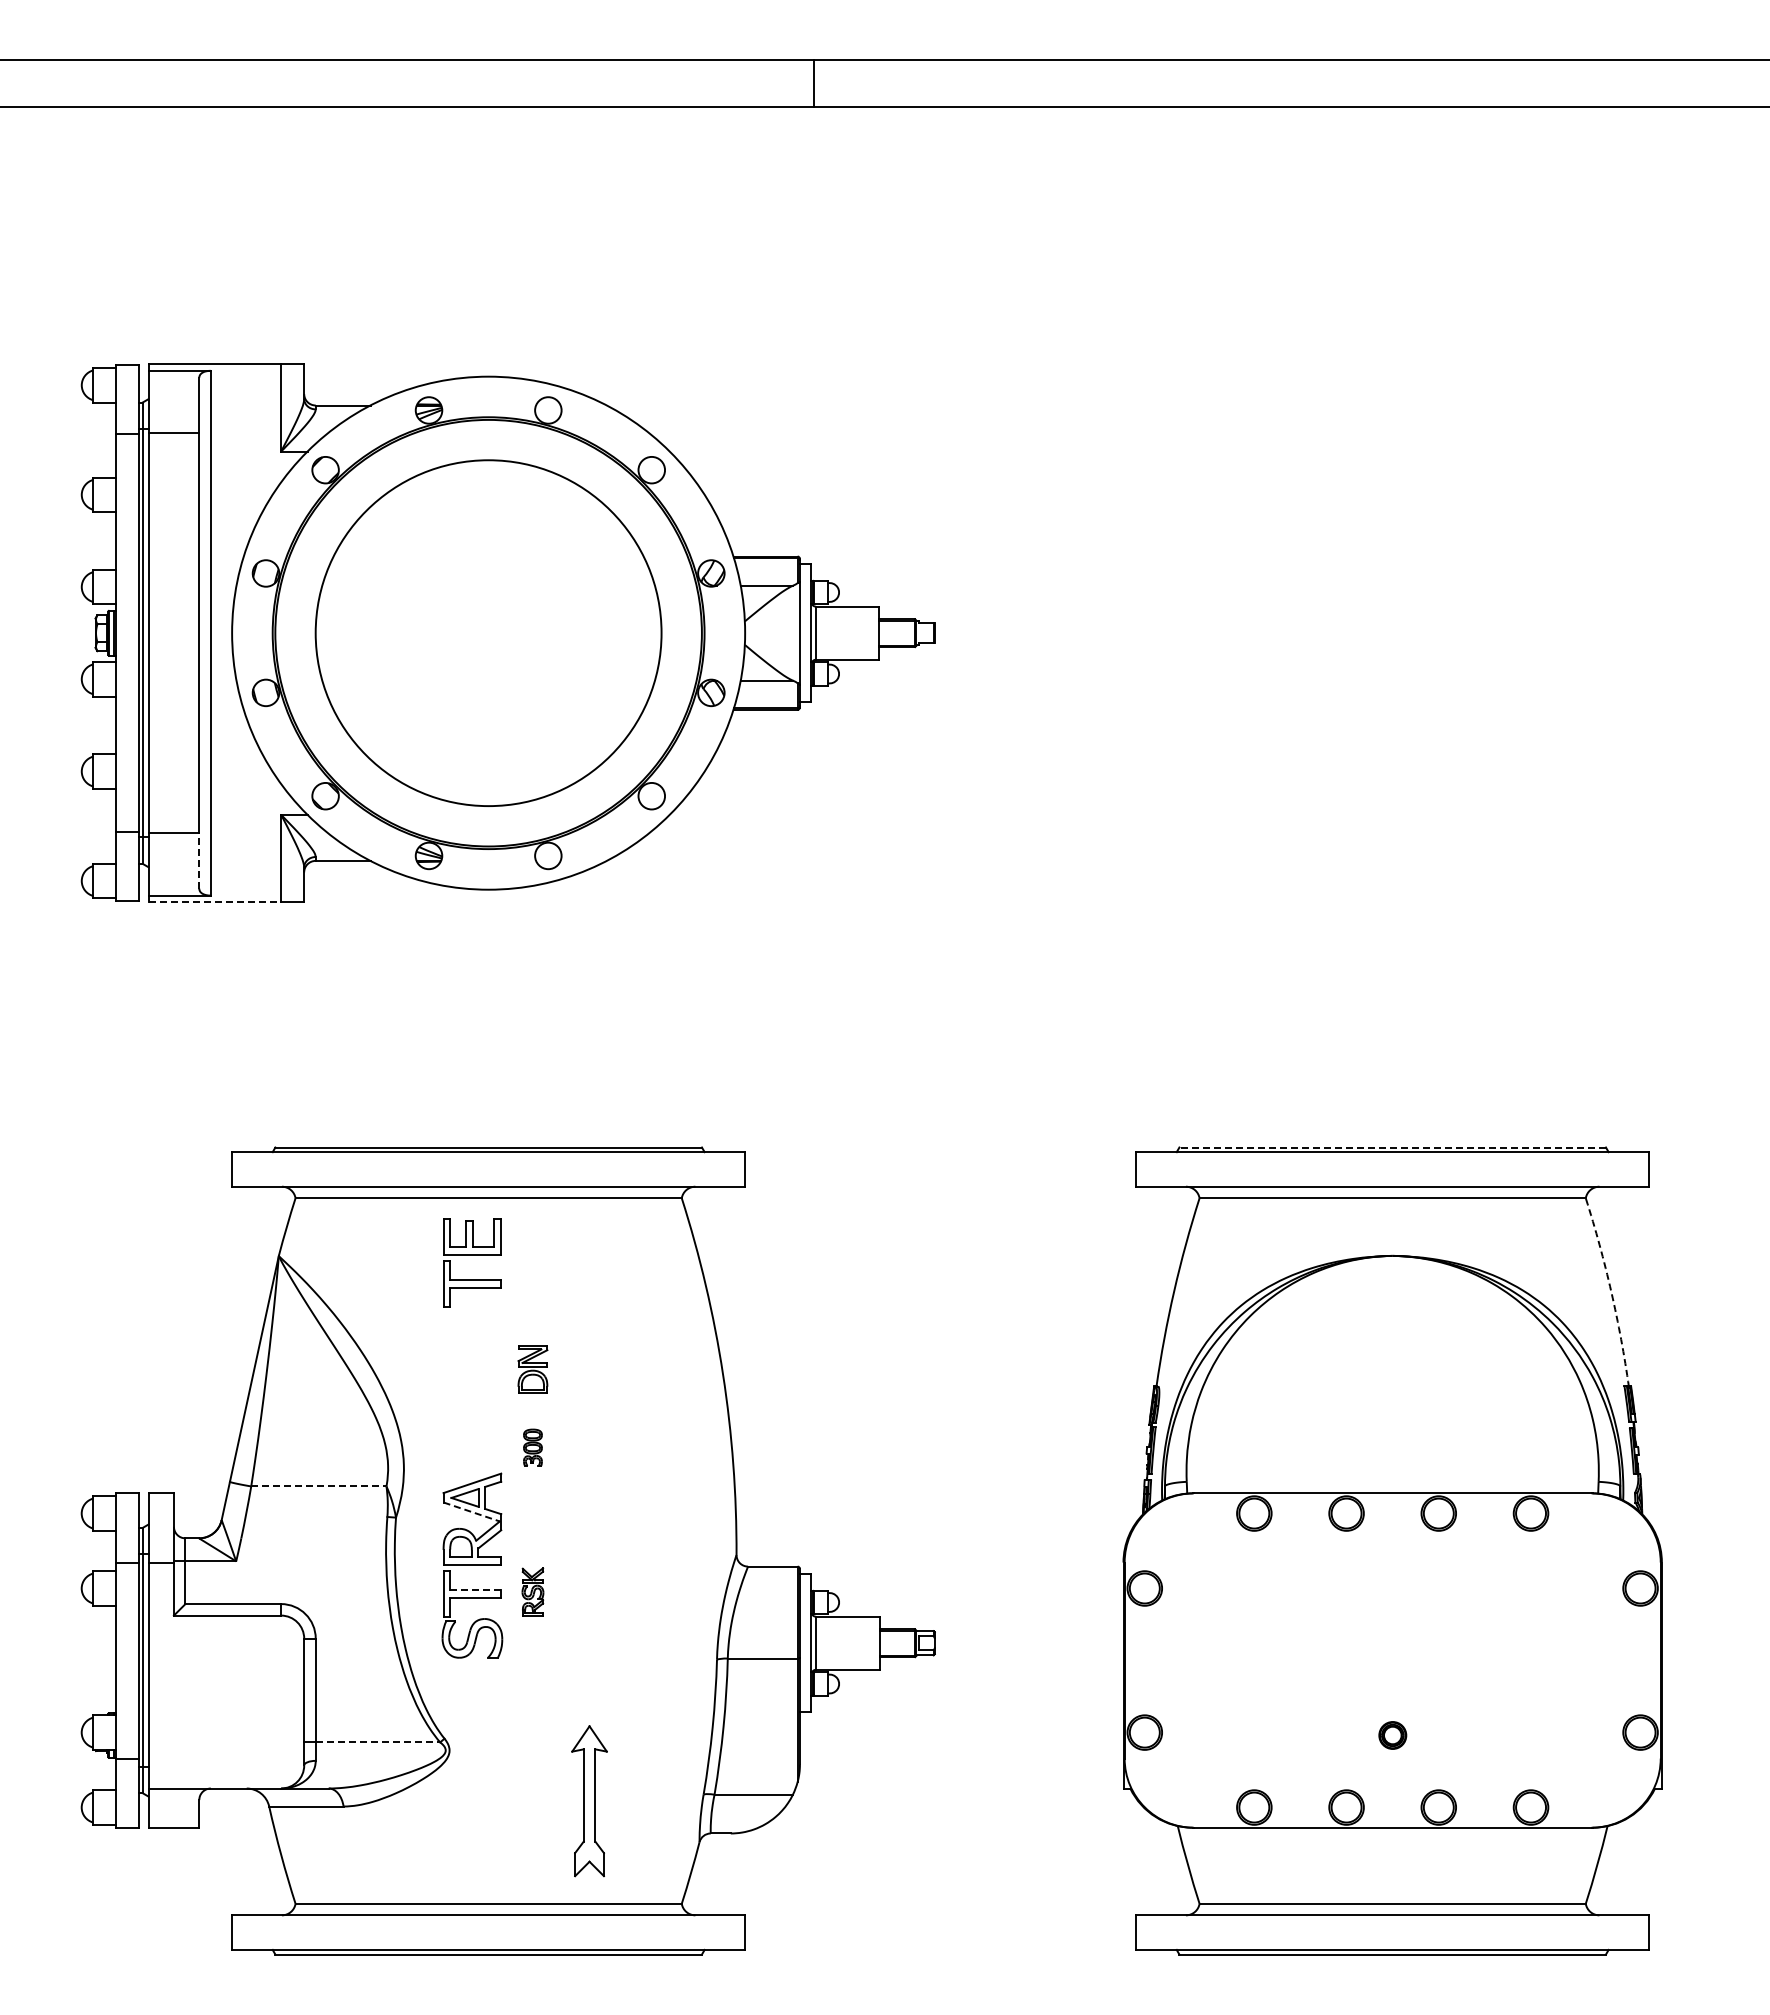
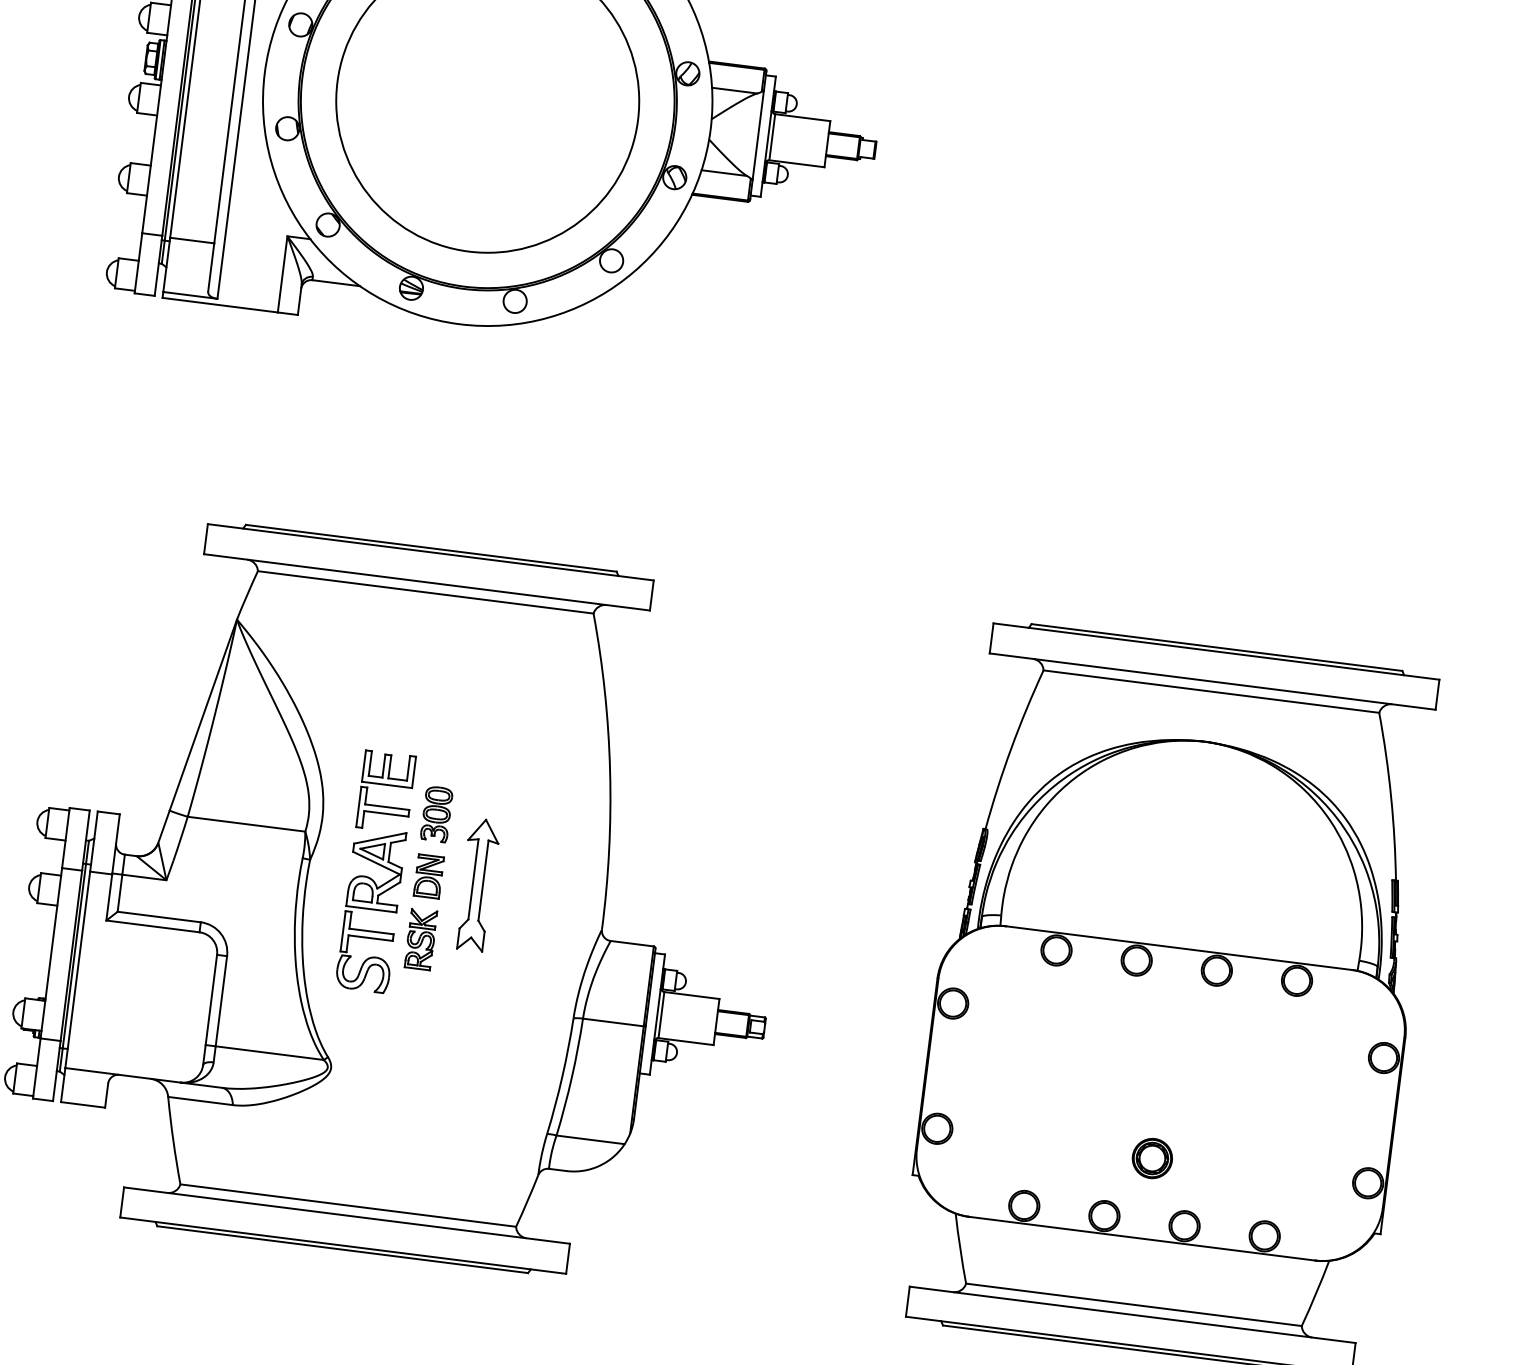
line: (199, 860) -> (211, 267), dashed -> solid
line: (215, 902) -> (220, 305), dashed -> solid
line: (1392, 1147) -> (1216, 647), dashed -> solid
part: (472, 1255) -> (387, 785), moved
arc: (1611, 1292) -> (1391, 797), dashed -> solid
part: (532, 1369) -> (428, 876), moved
part: (532, 1447) -> (436, 813), size x1.67
line: (318, 1486) -> (246, 824), dashed -> solid
line: (471, 1511) -> (376, 862), dashed -> solid
line: (476, 1590) -> (372, 931), dashed -> solid
part: (532, 1591) -> (420, 938), size x1.43
part: (1392, 1735) -> (1152, 1158), size x1.67
line: (378, 1742) -> (270, 1053), dashed -> solid
part: (589, 1801) -> (477, 885), moved

